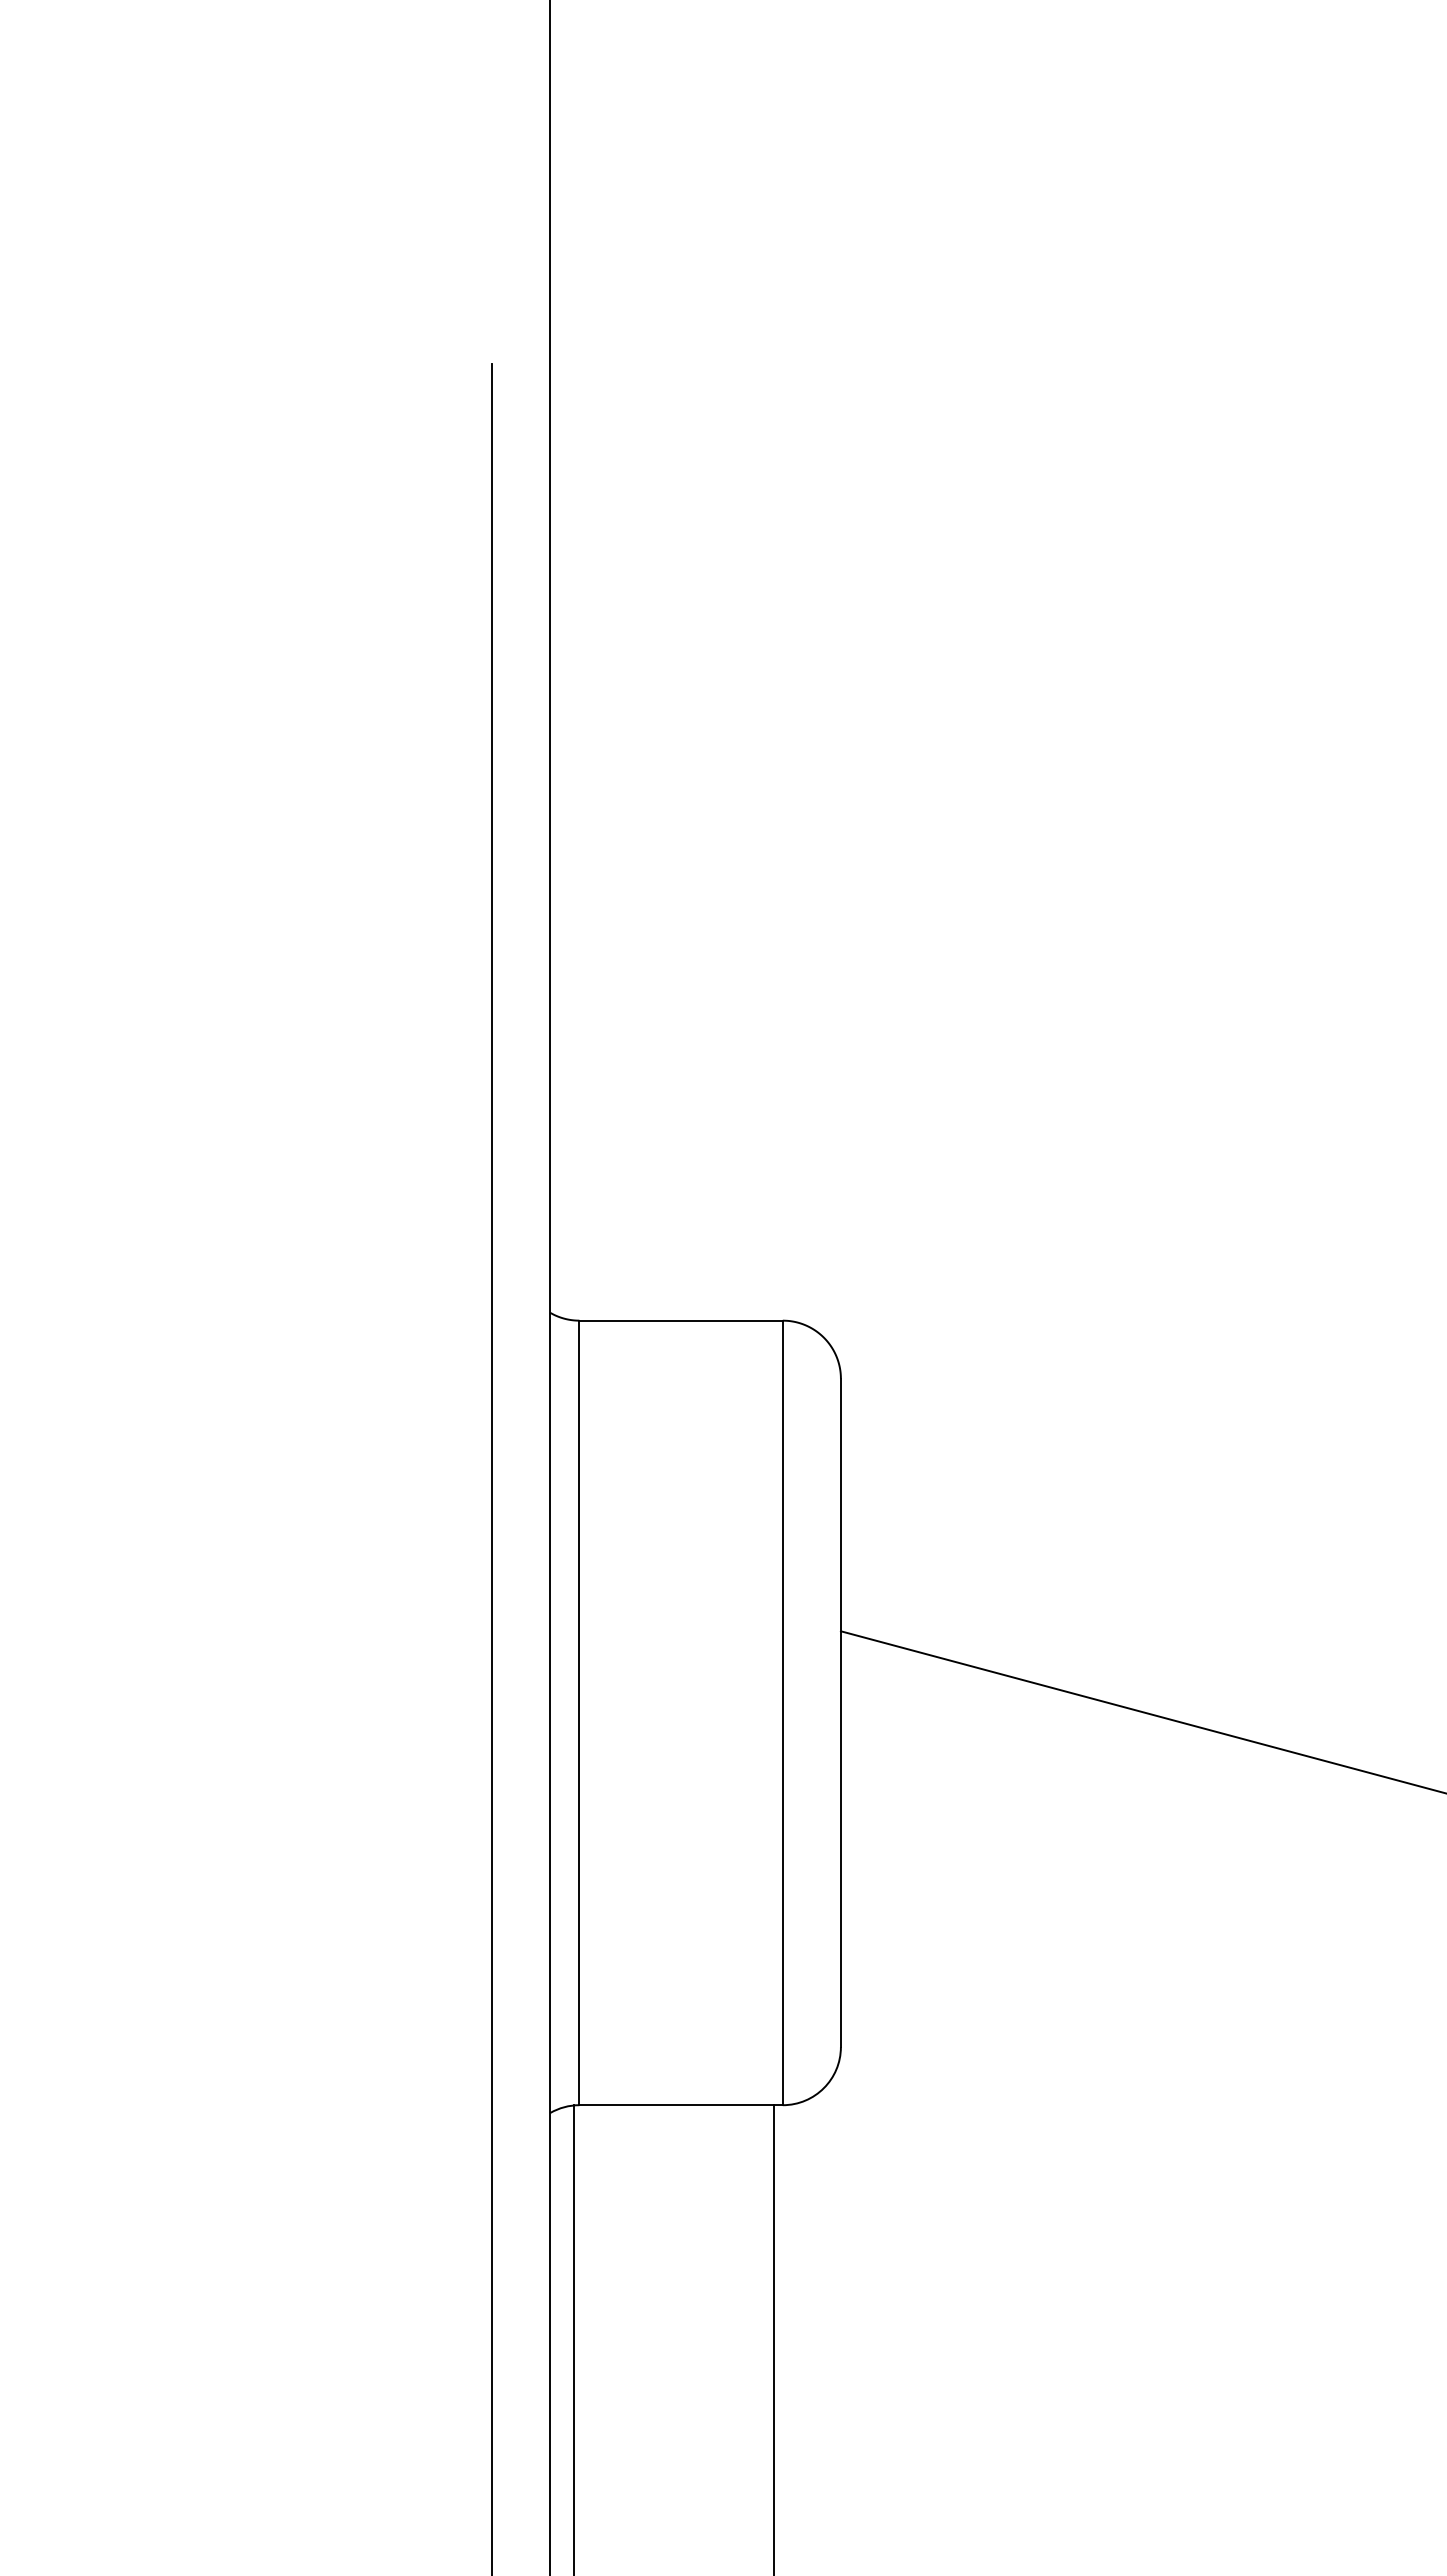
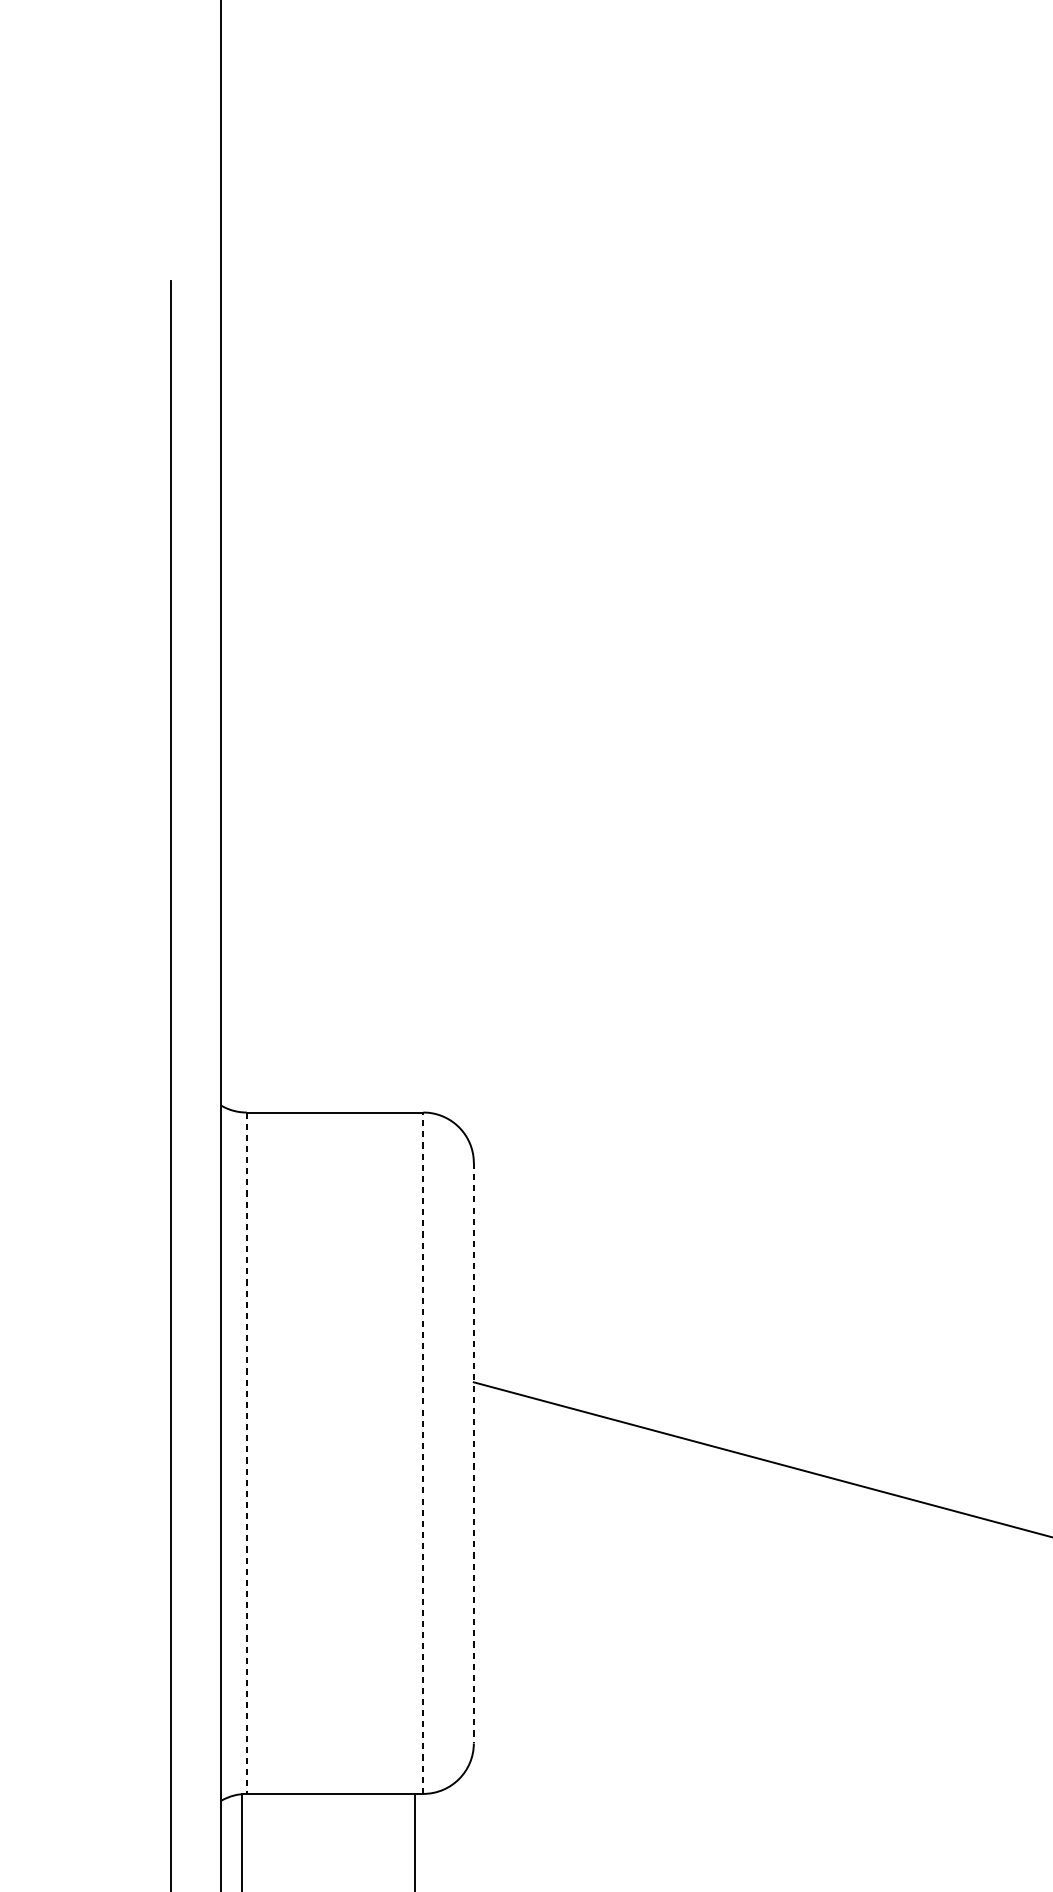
line: (782, 1712) -> (423, 1452), solid -> dashed
line: (579, 1713) -> (246, 1453), solid -> dashed
line: (840, 1713) -> (473, 1453), solid -> dashed

